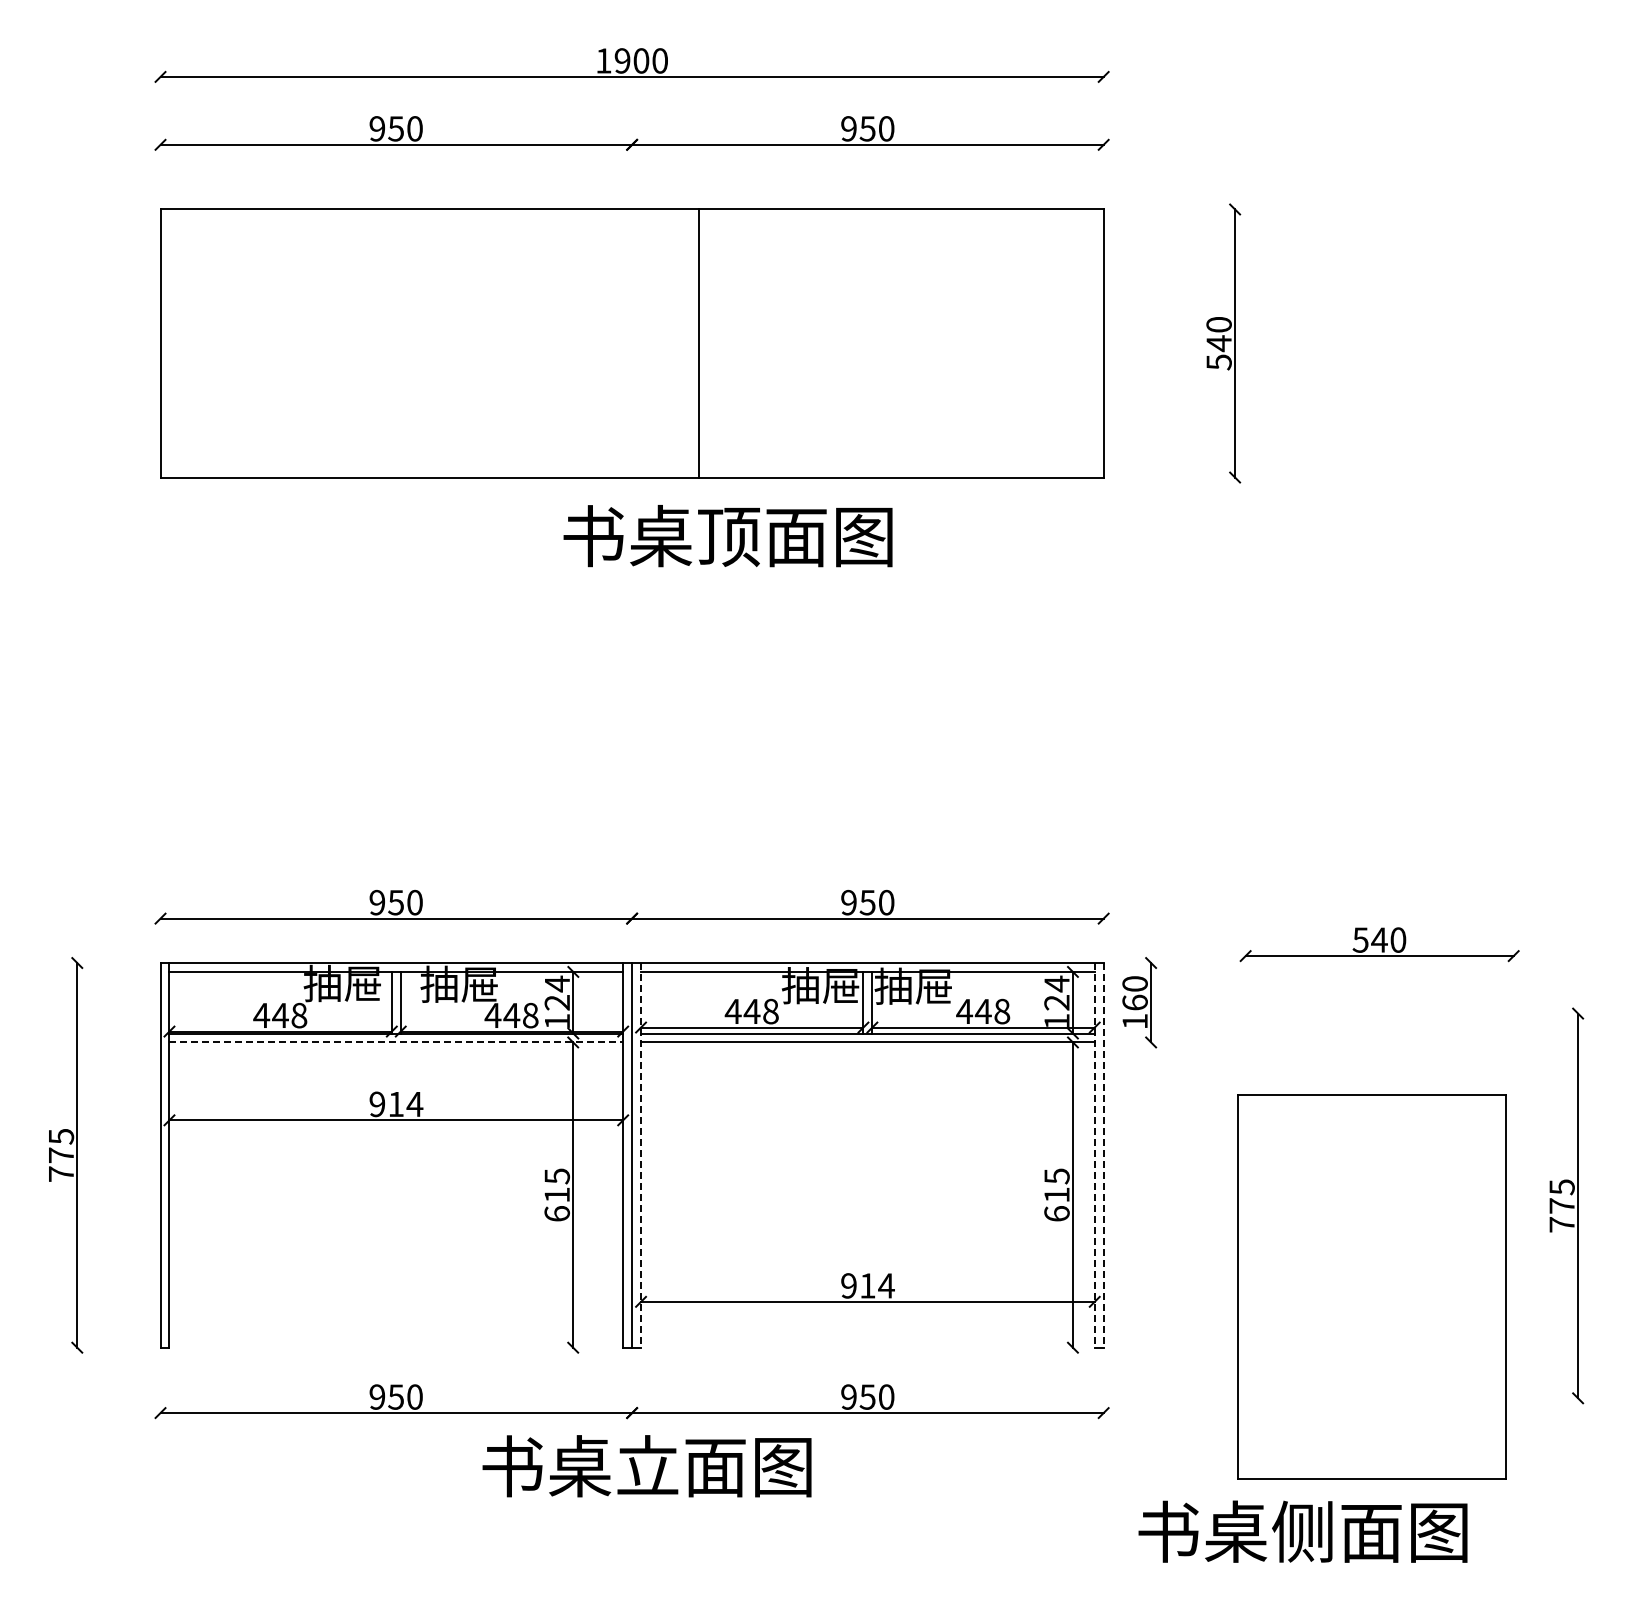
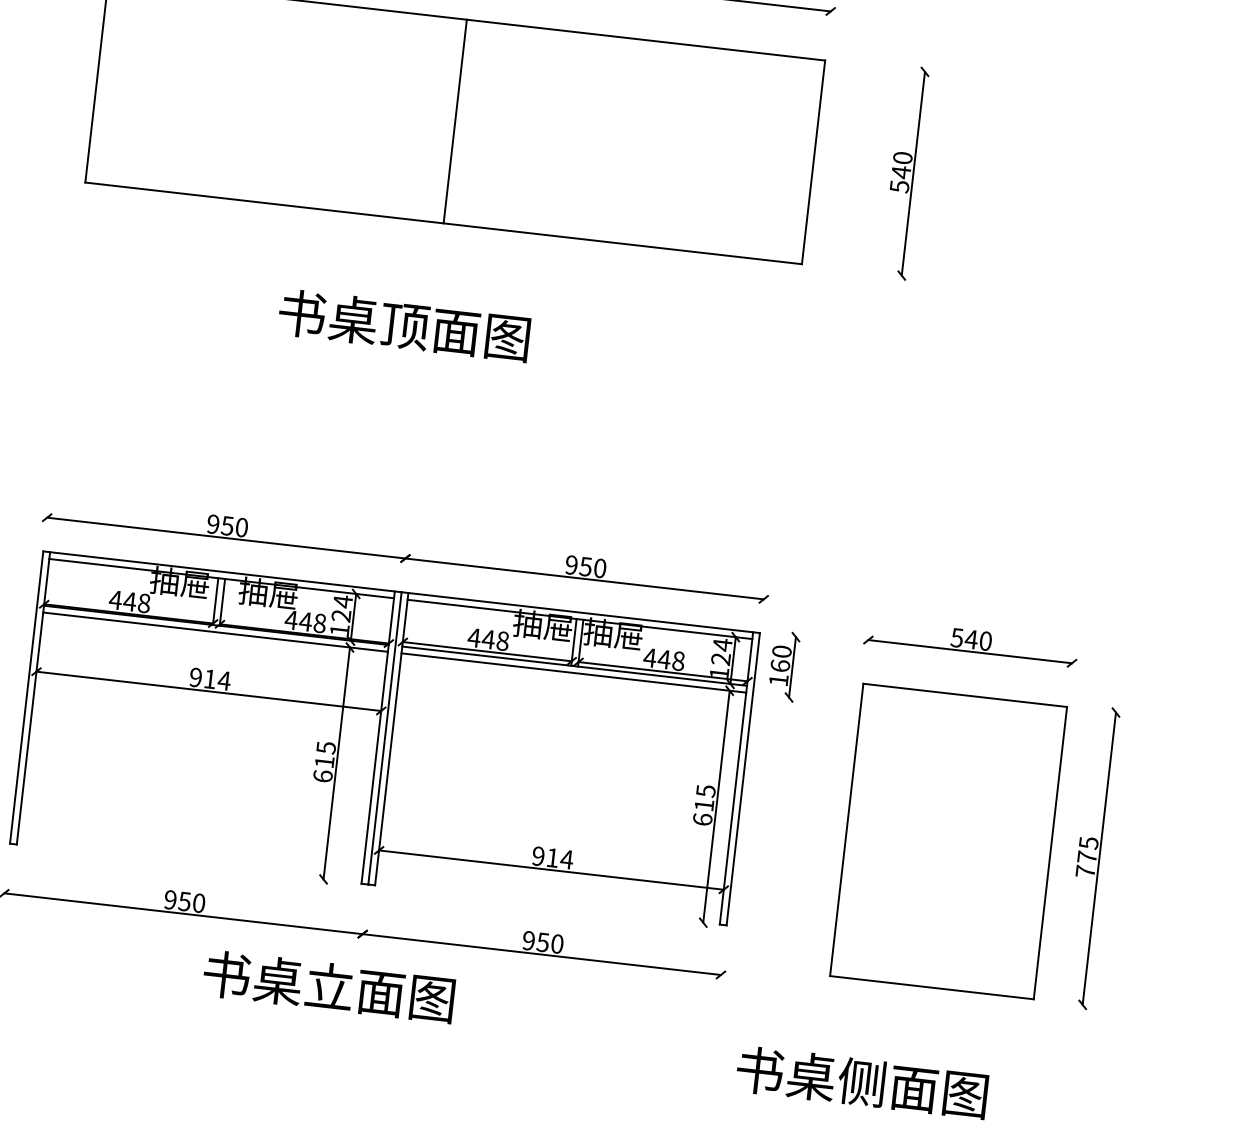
line: (699, 343) -> (455, 121), moved
text: (727, 536) -> (403, 325), moved
line: (396, 1042) -> (215, 632), dashed -> solid
line: (641, 1155) -> (392, 739), dashed -> solid
line: (1094, 1155) -> (736, 778), dashed -> solid
line: (1103, 1155) -> (743, 779), dashed -> solid
part: (1371, 1286) -> (948, 841), moved
text: (646, 1466) -> (328, 986), moved

